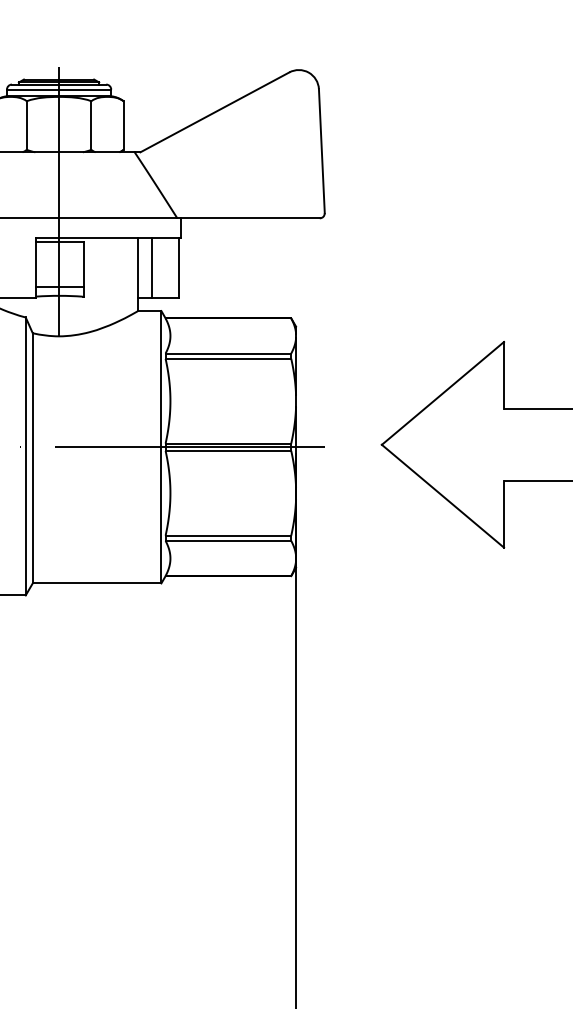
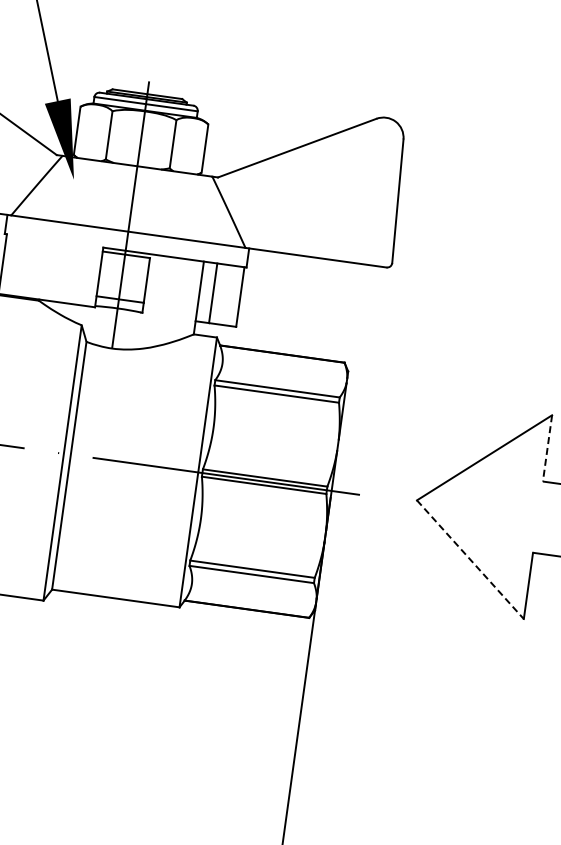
line: (504, 375) -> (547, 448), solid -> dashed
line: (442, 496) -> (469, 559), solid -> dashed

